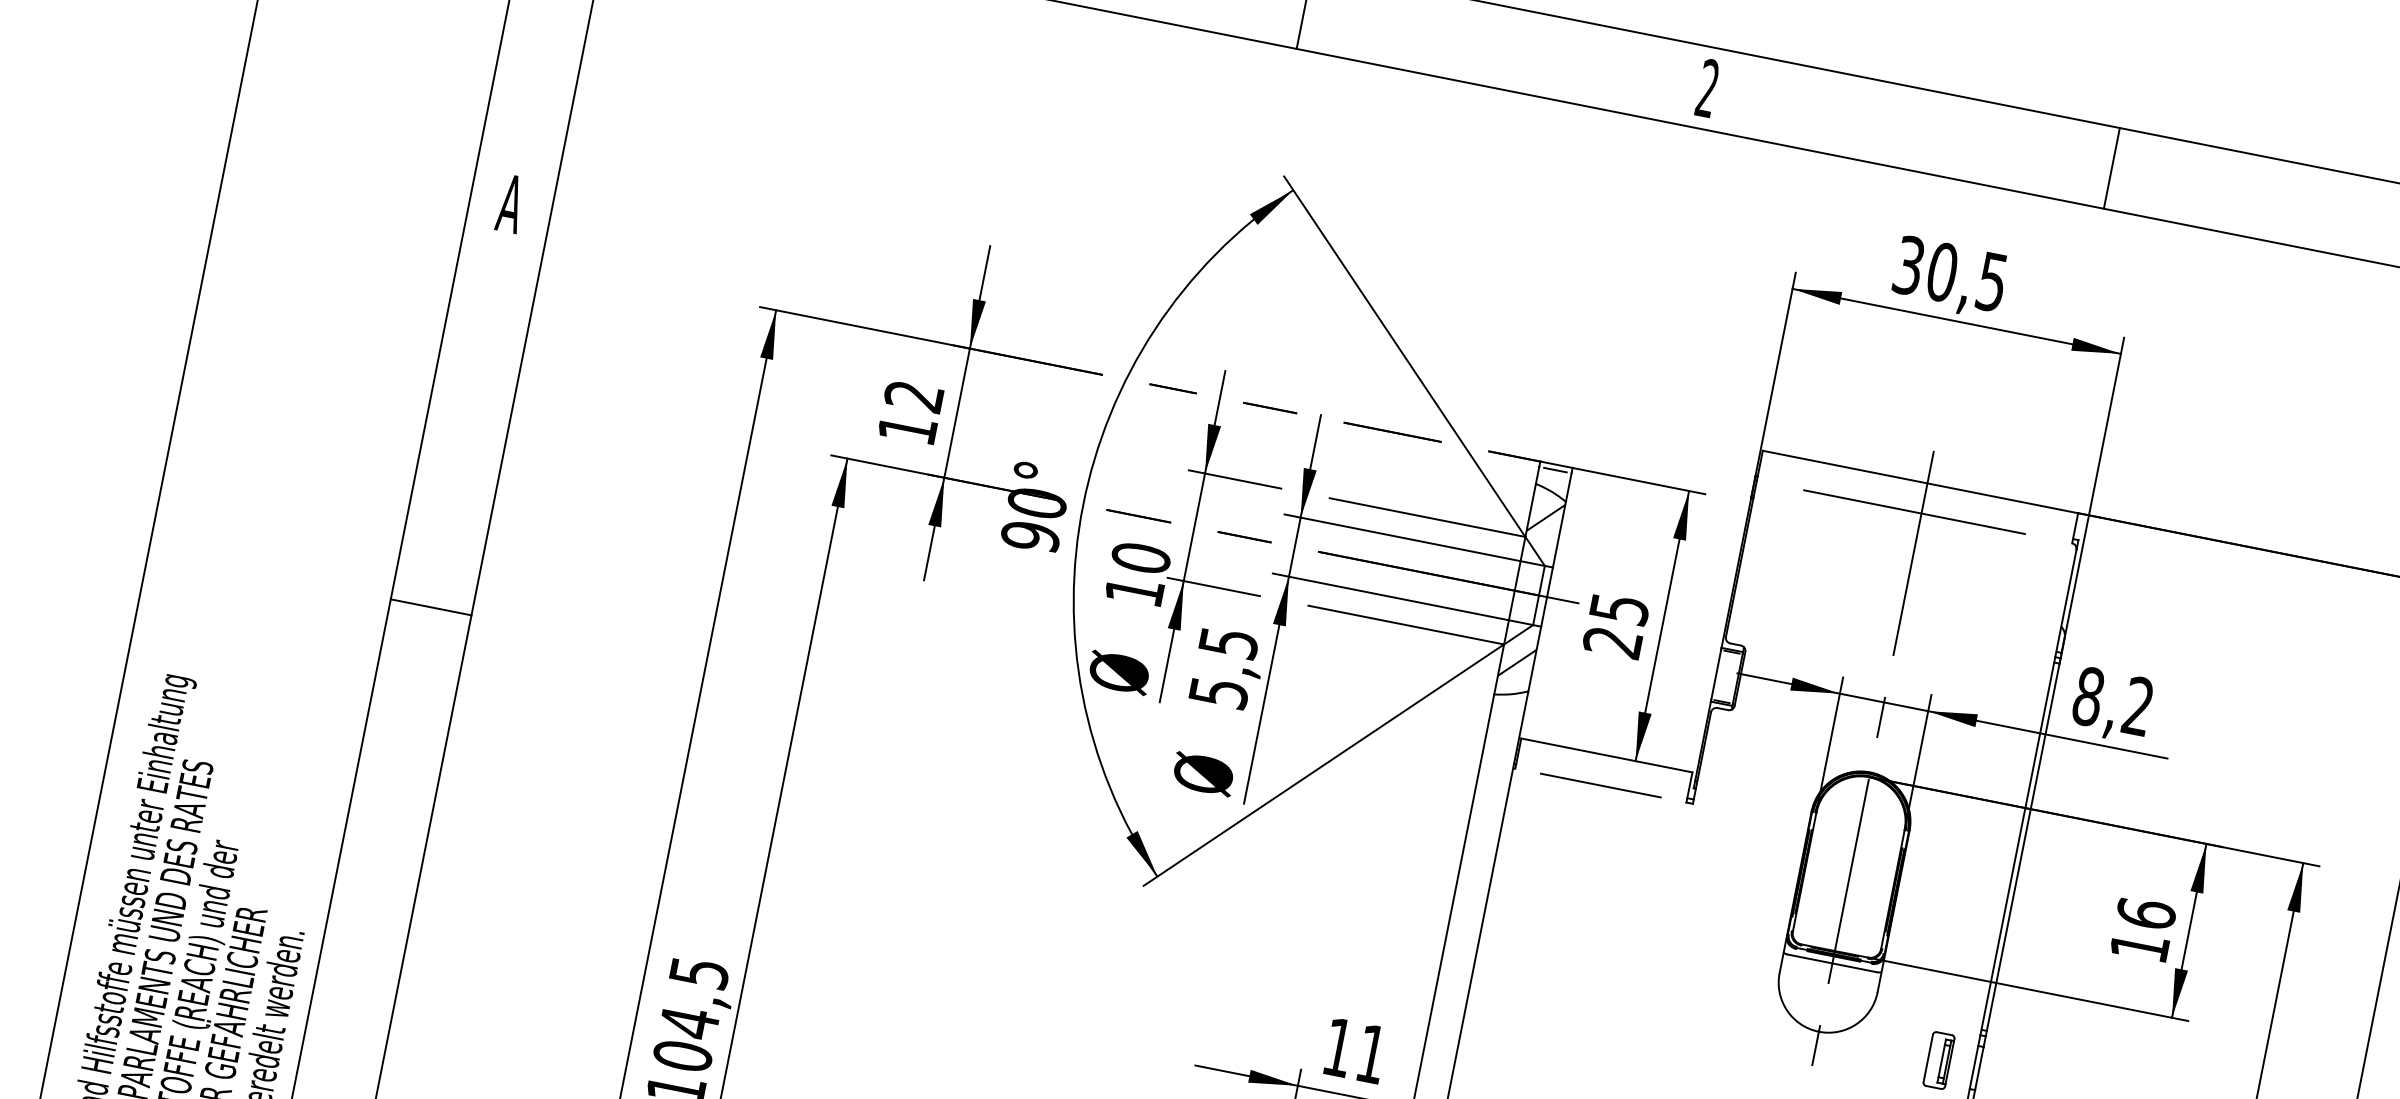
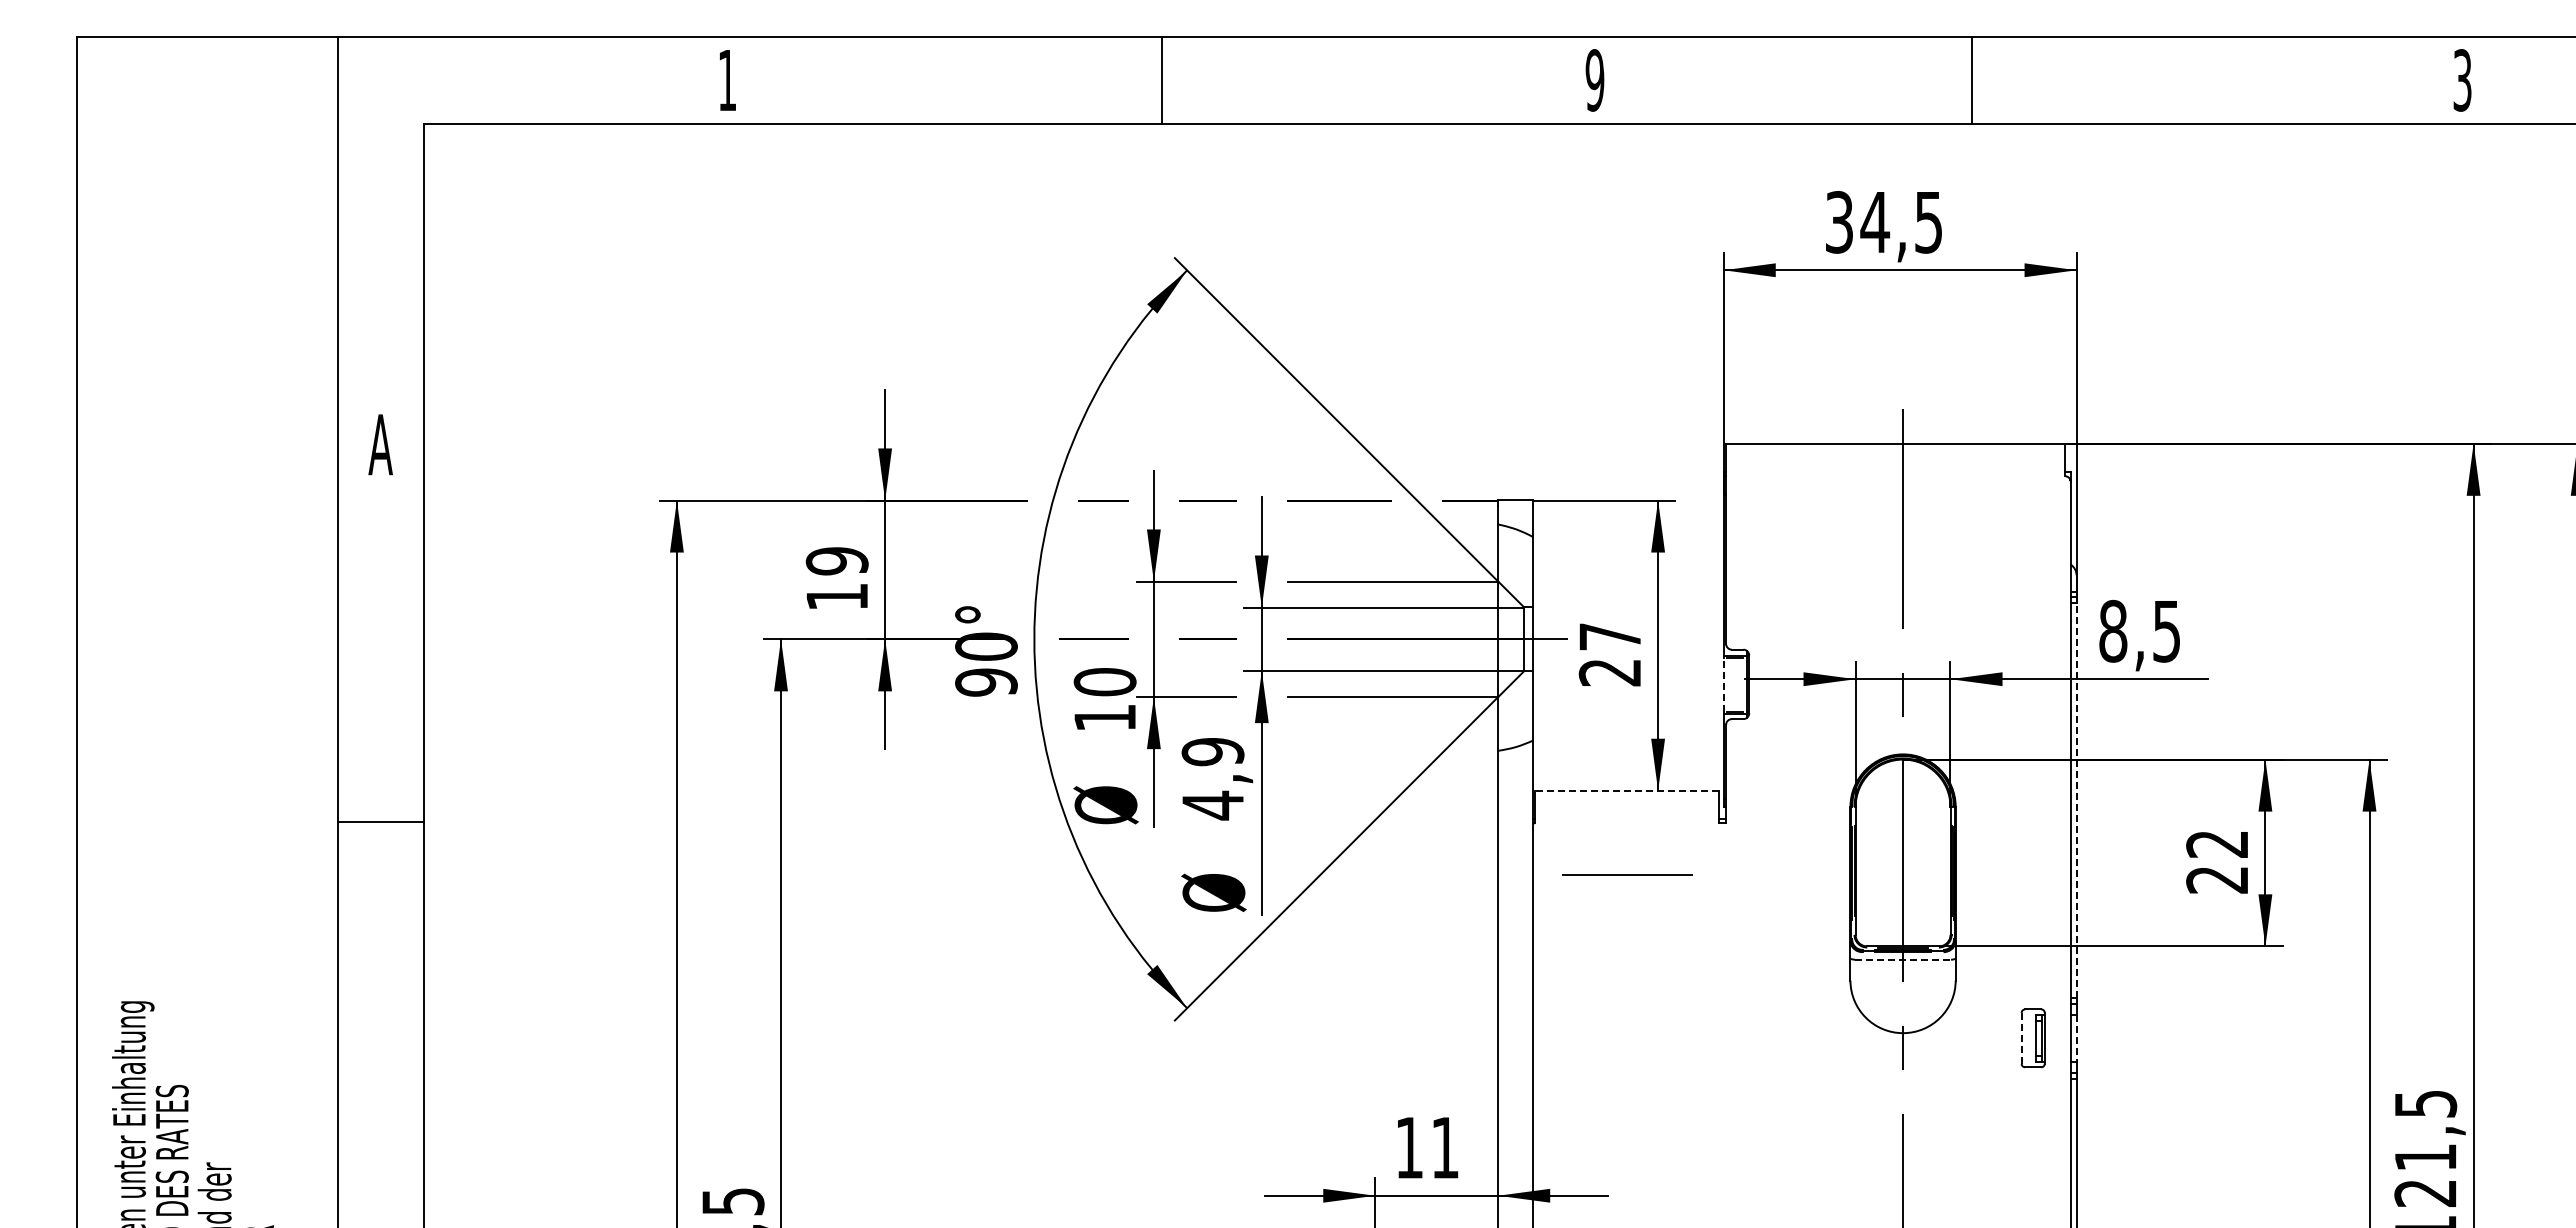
text: (1707, 88) -> (1594, 80), 2 -> 9
line: (2112, 167) -> (1972, 79), moved
text: (1942, 272) -> (1875, 222), 30,5 -> 34,5
text: (913, 396) -> (836, 561), 12 -> 19
line: (1555, 470) -> (1515, 506), removed
line: (1914, 512) -> (1895, 476), removed
hatch: (1545, 517) -> (1515, 557), removed
line: (430, 607) -> (380, 822), moved
text: (1619, 608) -> (1610, 636), 25 -> 27
hatch: (1517, 662) -> (1515, 713), removed
text: (1223, 668) -> (1212, 779), 5,5 -> 4,9
line: (1716, 674) -> (1723, 684), solid -> dashed
text: (2138, 705) -> (2166, 630), 8,2 -> 8,5
line: (1607, 755) -> (1627, 790), solid -> dashed
line: (1601, 784) -> (1627, 874), moved
line: (2023, 847) -> (2076, 800), solid -> dashed
text: (2143, 929) -> (2217, 861), 16 -> 22
line: (1832, 963) -> (1903, 959), solid -> dashed
line: (1928, 1058) -> (2021, 1038), solid -> dashed
line: (1979, 1068) -> (2076, 1038), solid -> dashed

